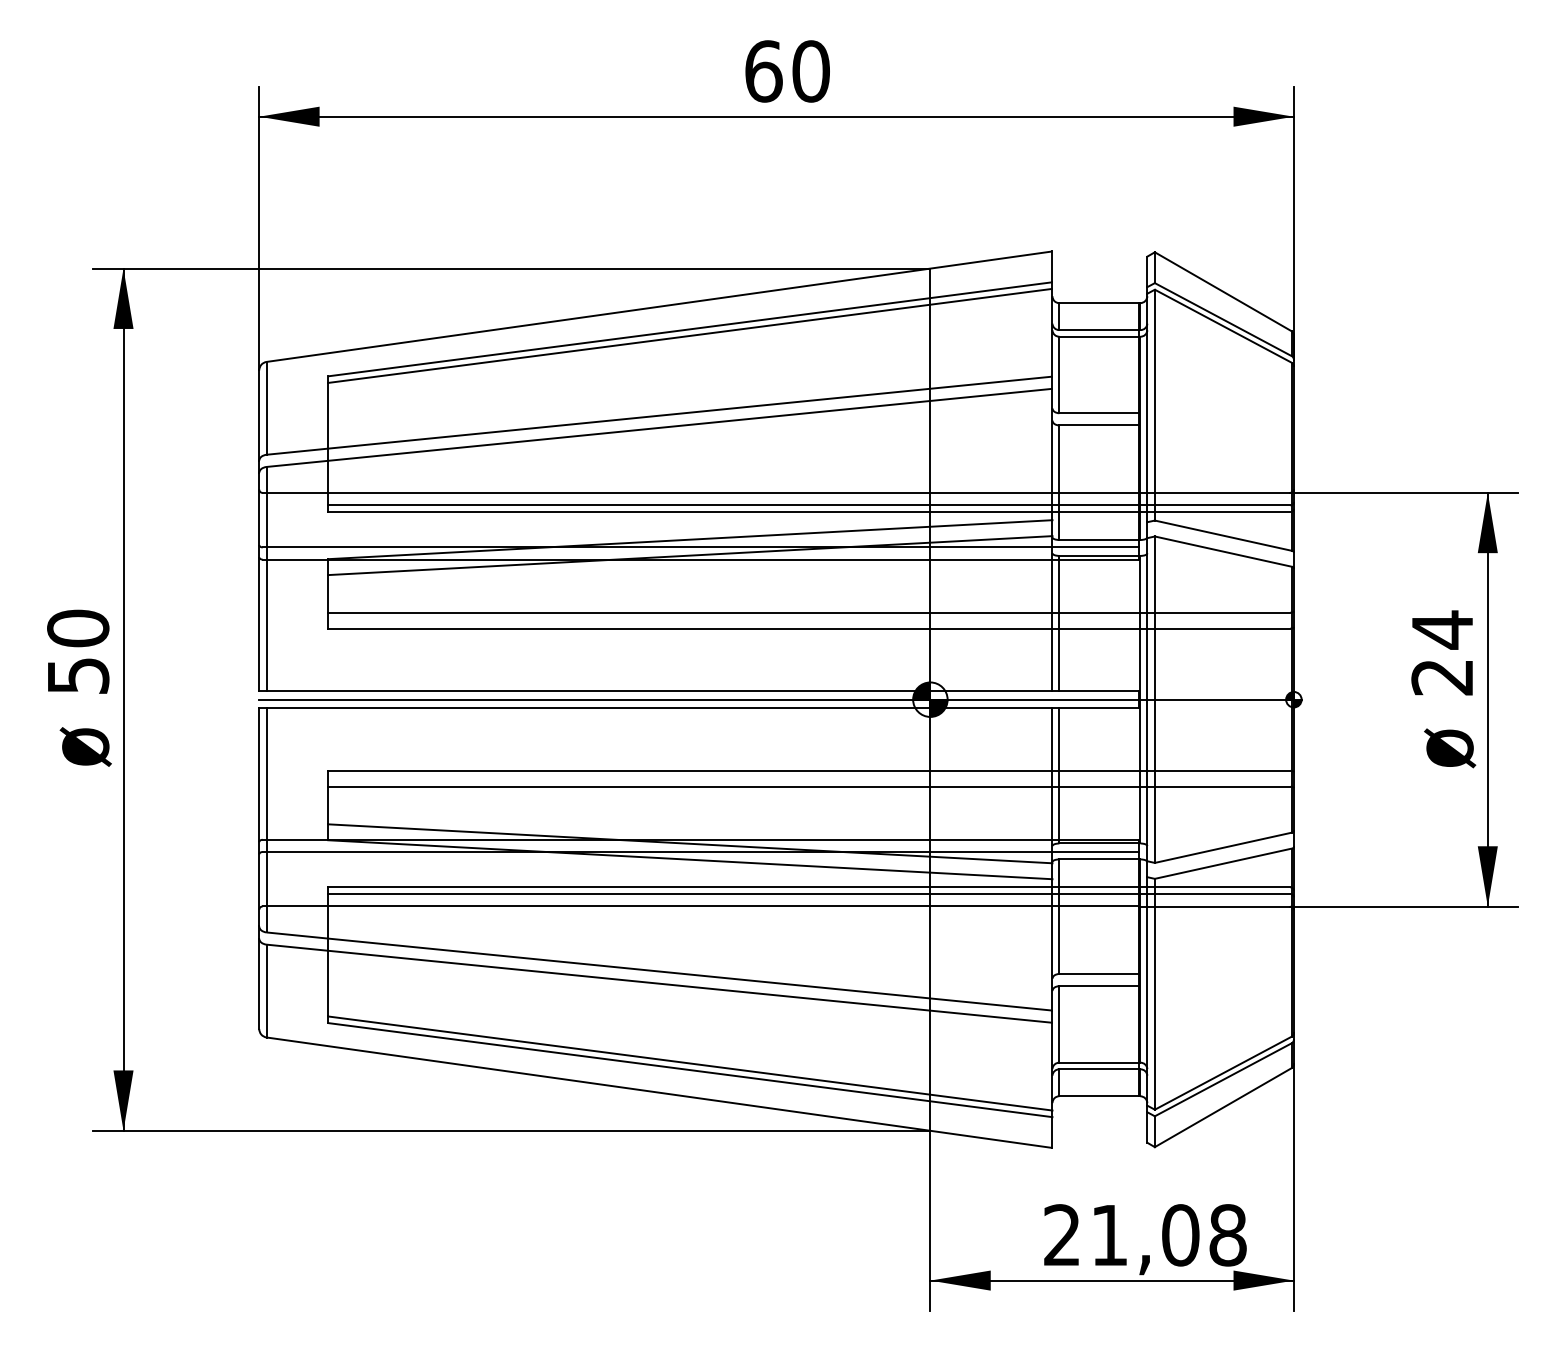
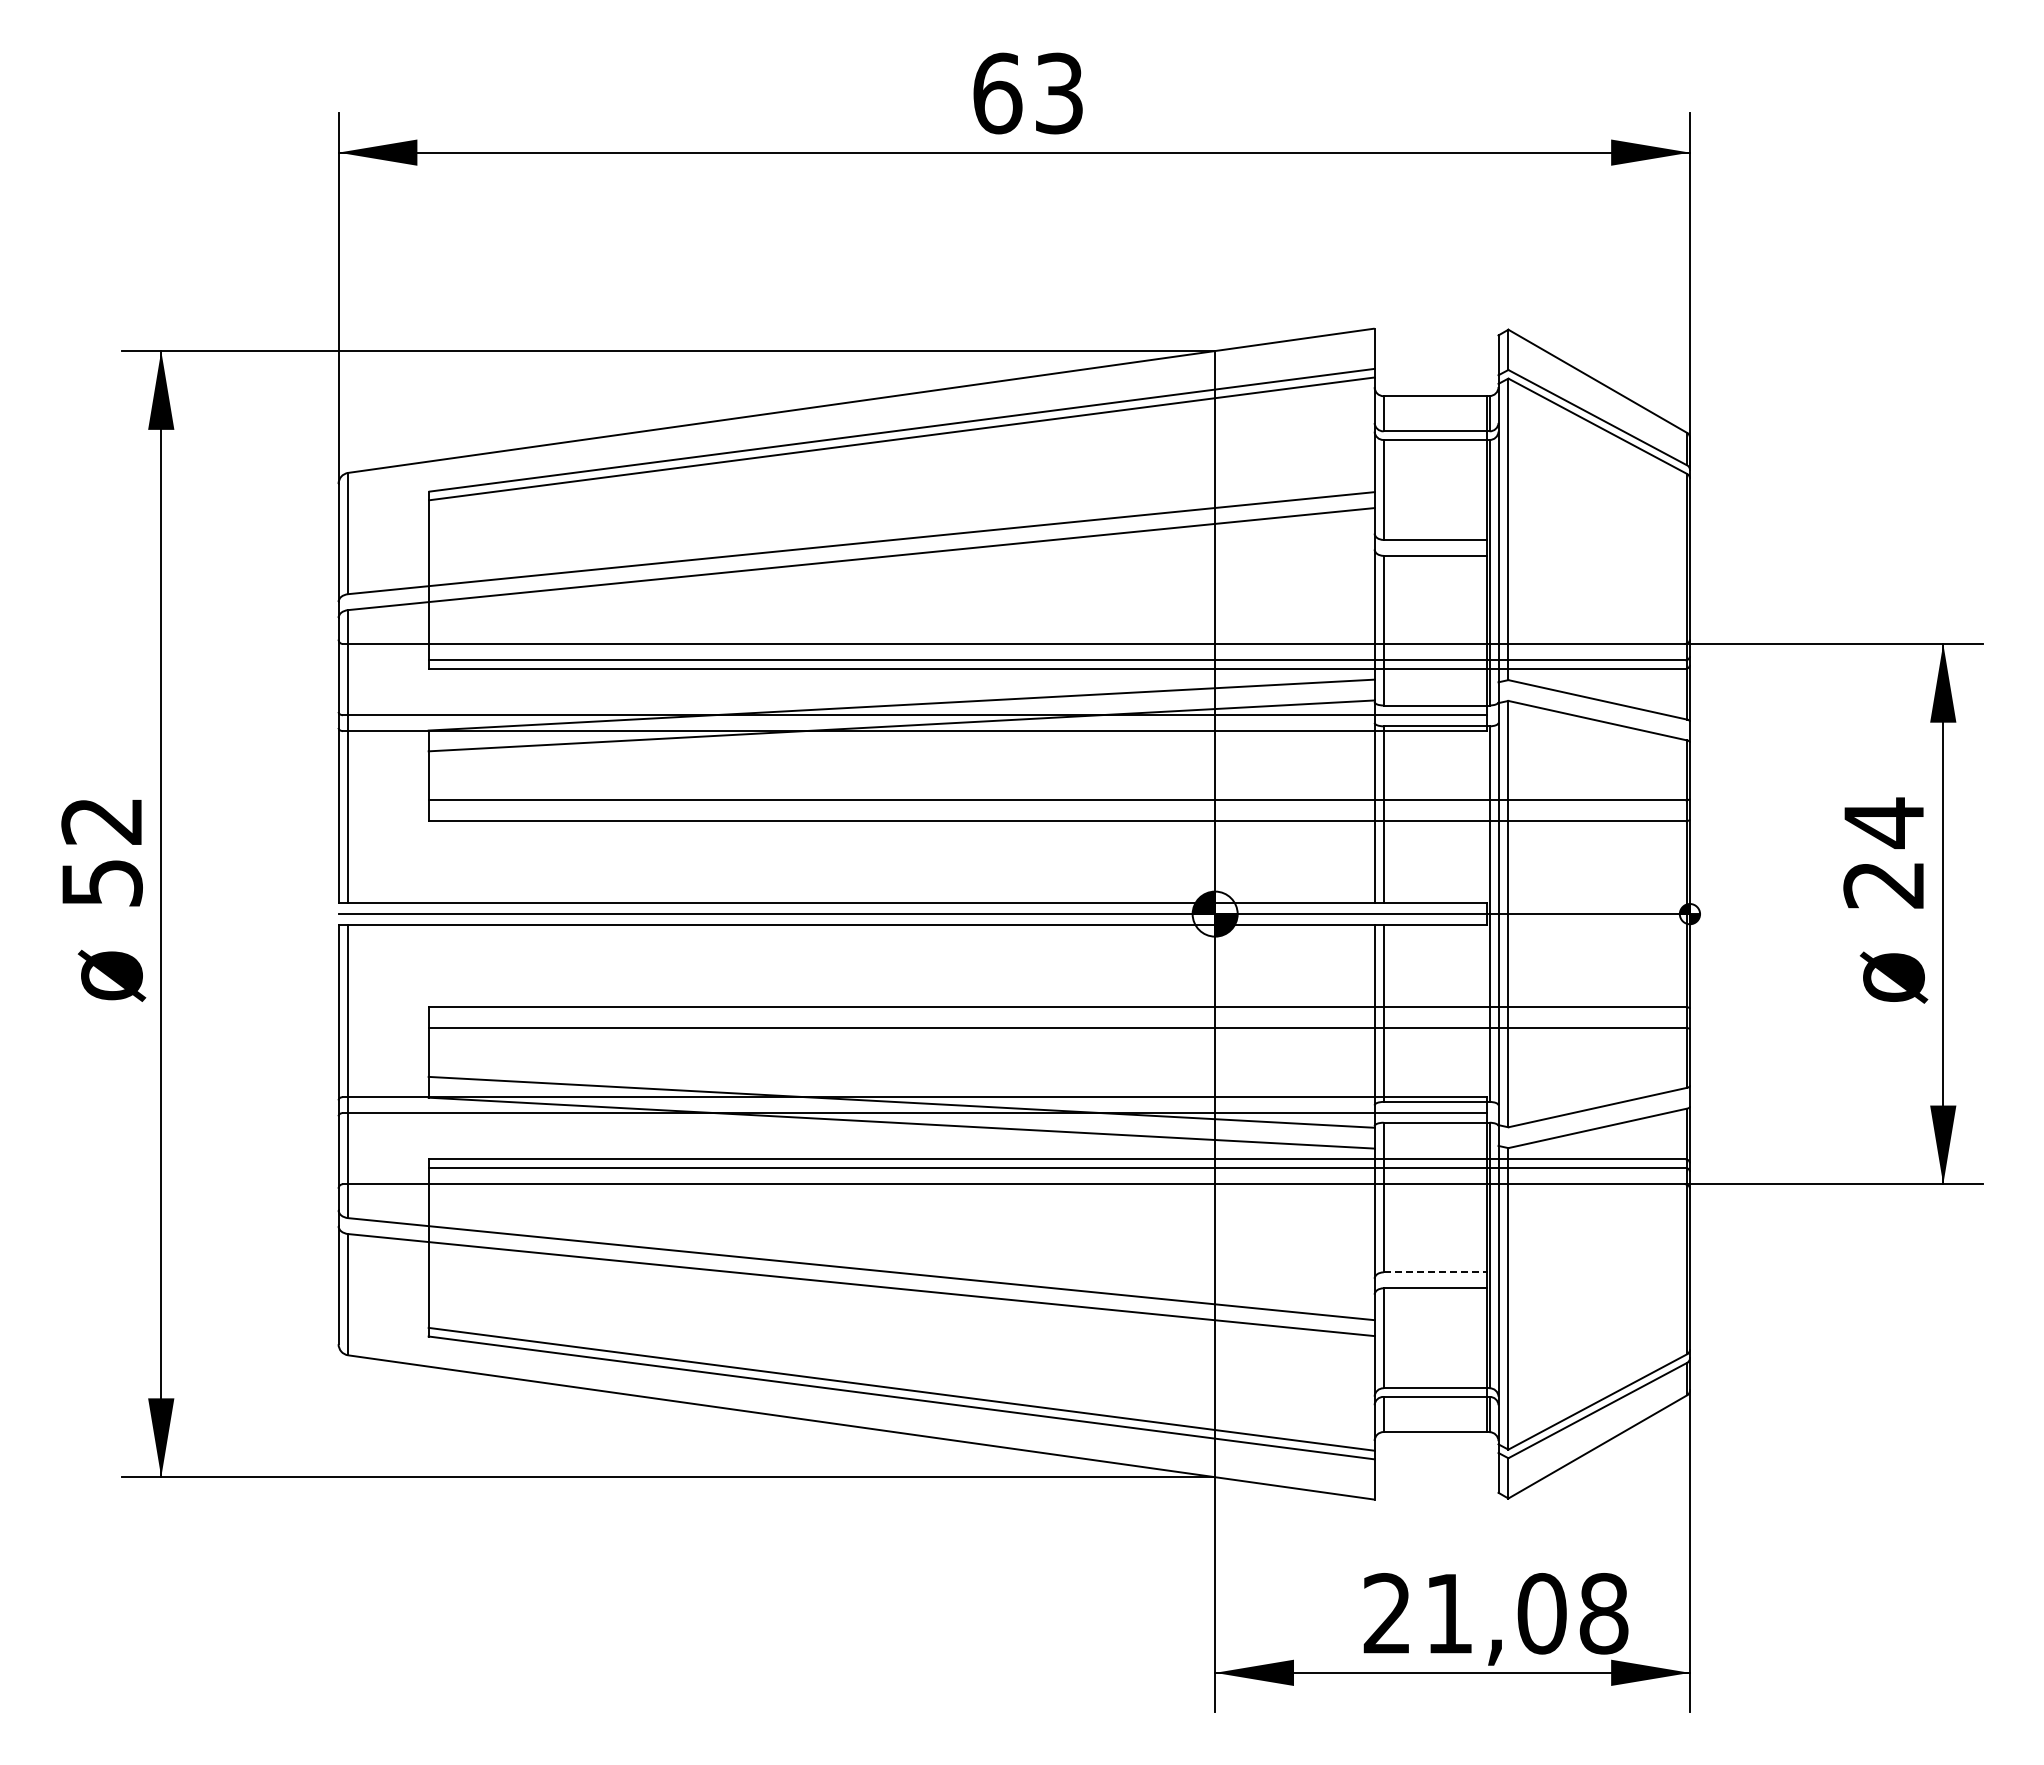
text: (811, 71) -> (1059, 93), 60 -> 63
text: (77, 628) -> (101, 820), 50 -> 52
line: (1099, 974) -> (1435, 1272), solid -> dashed

